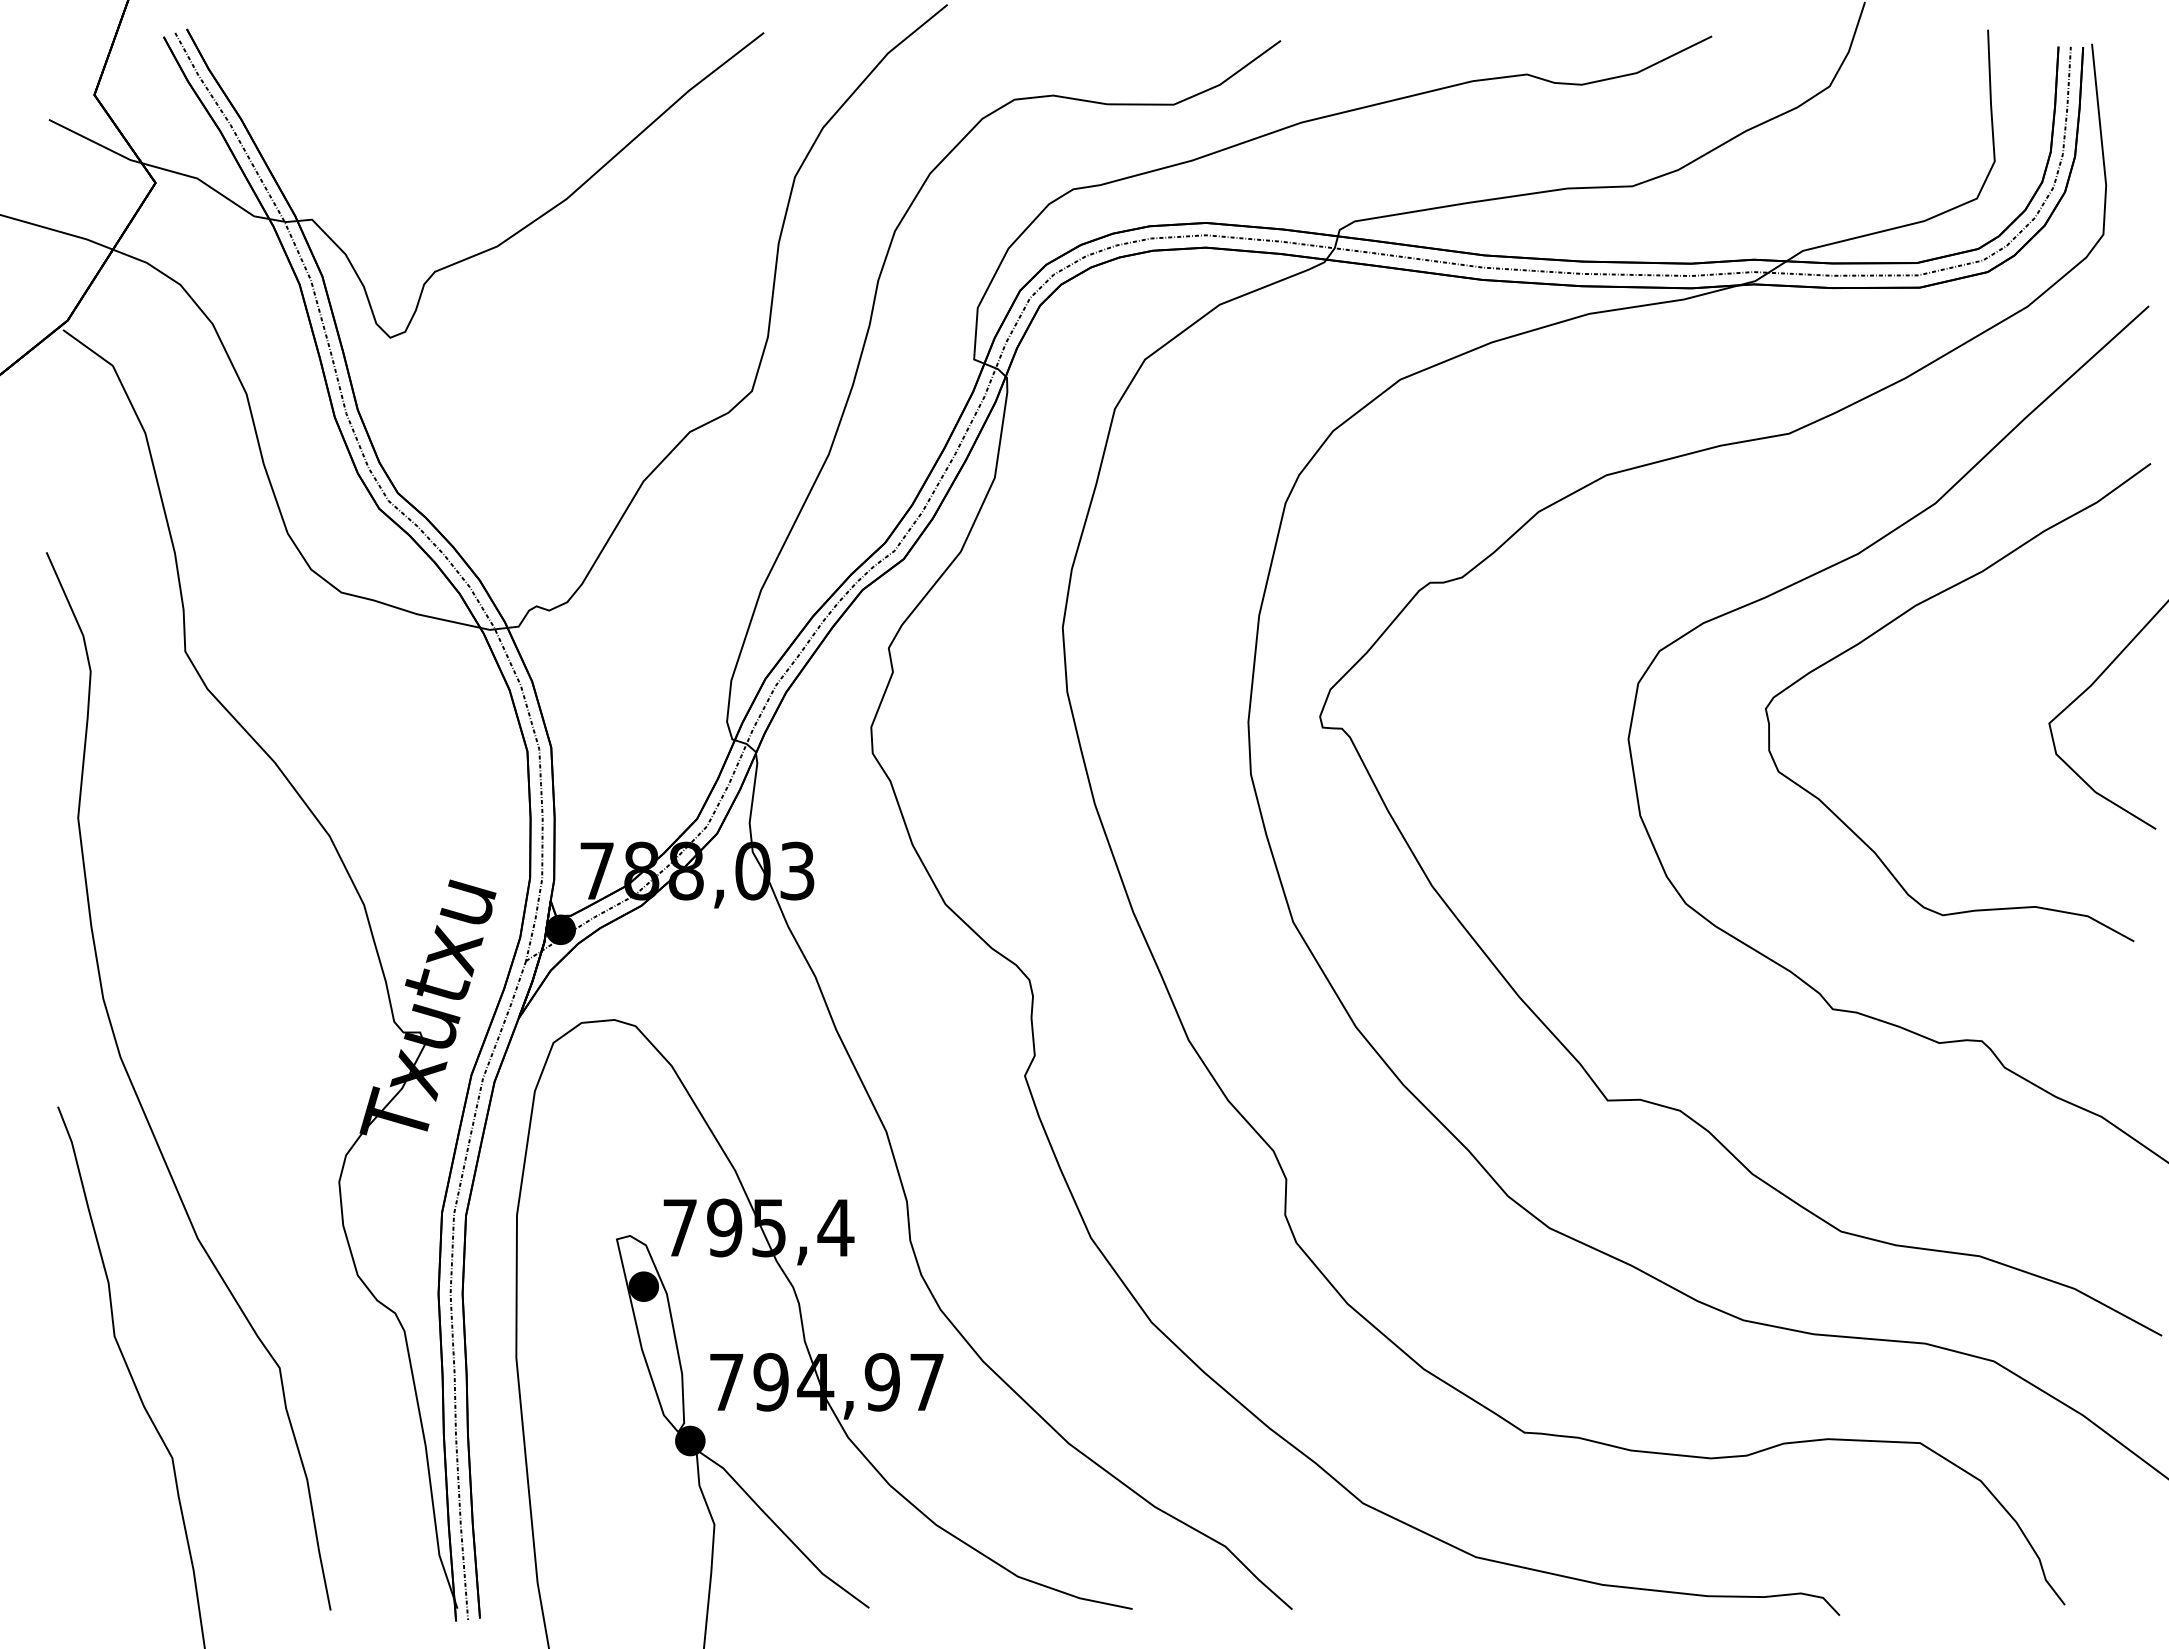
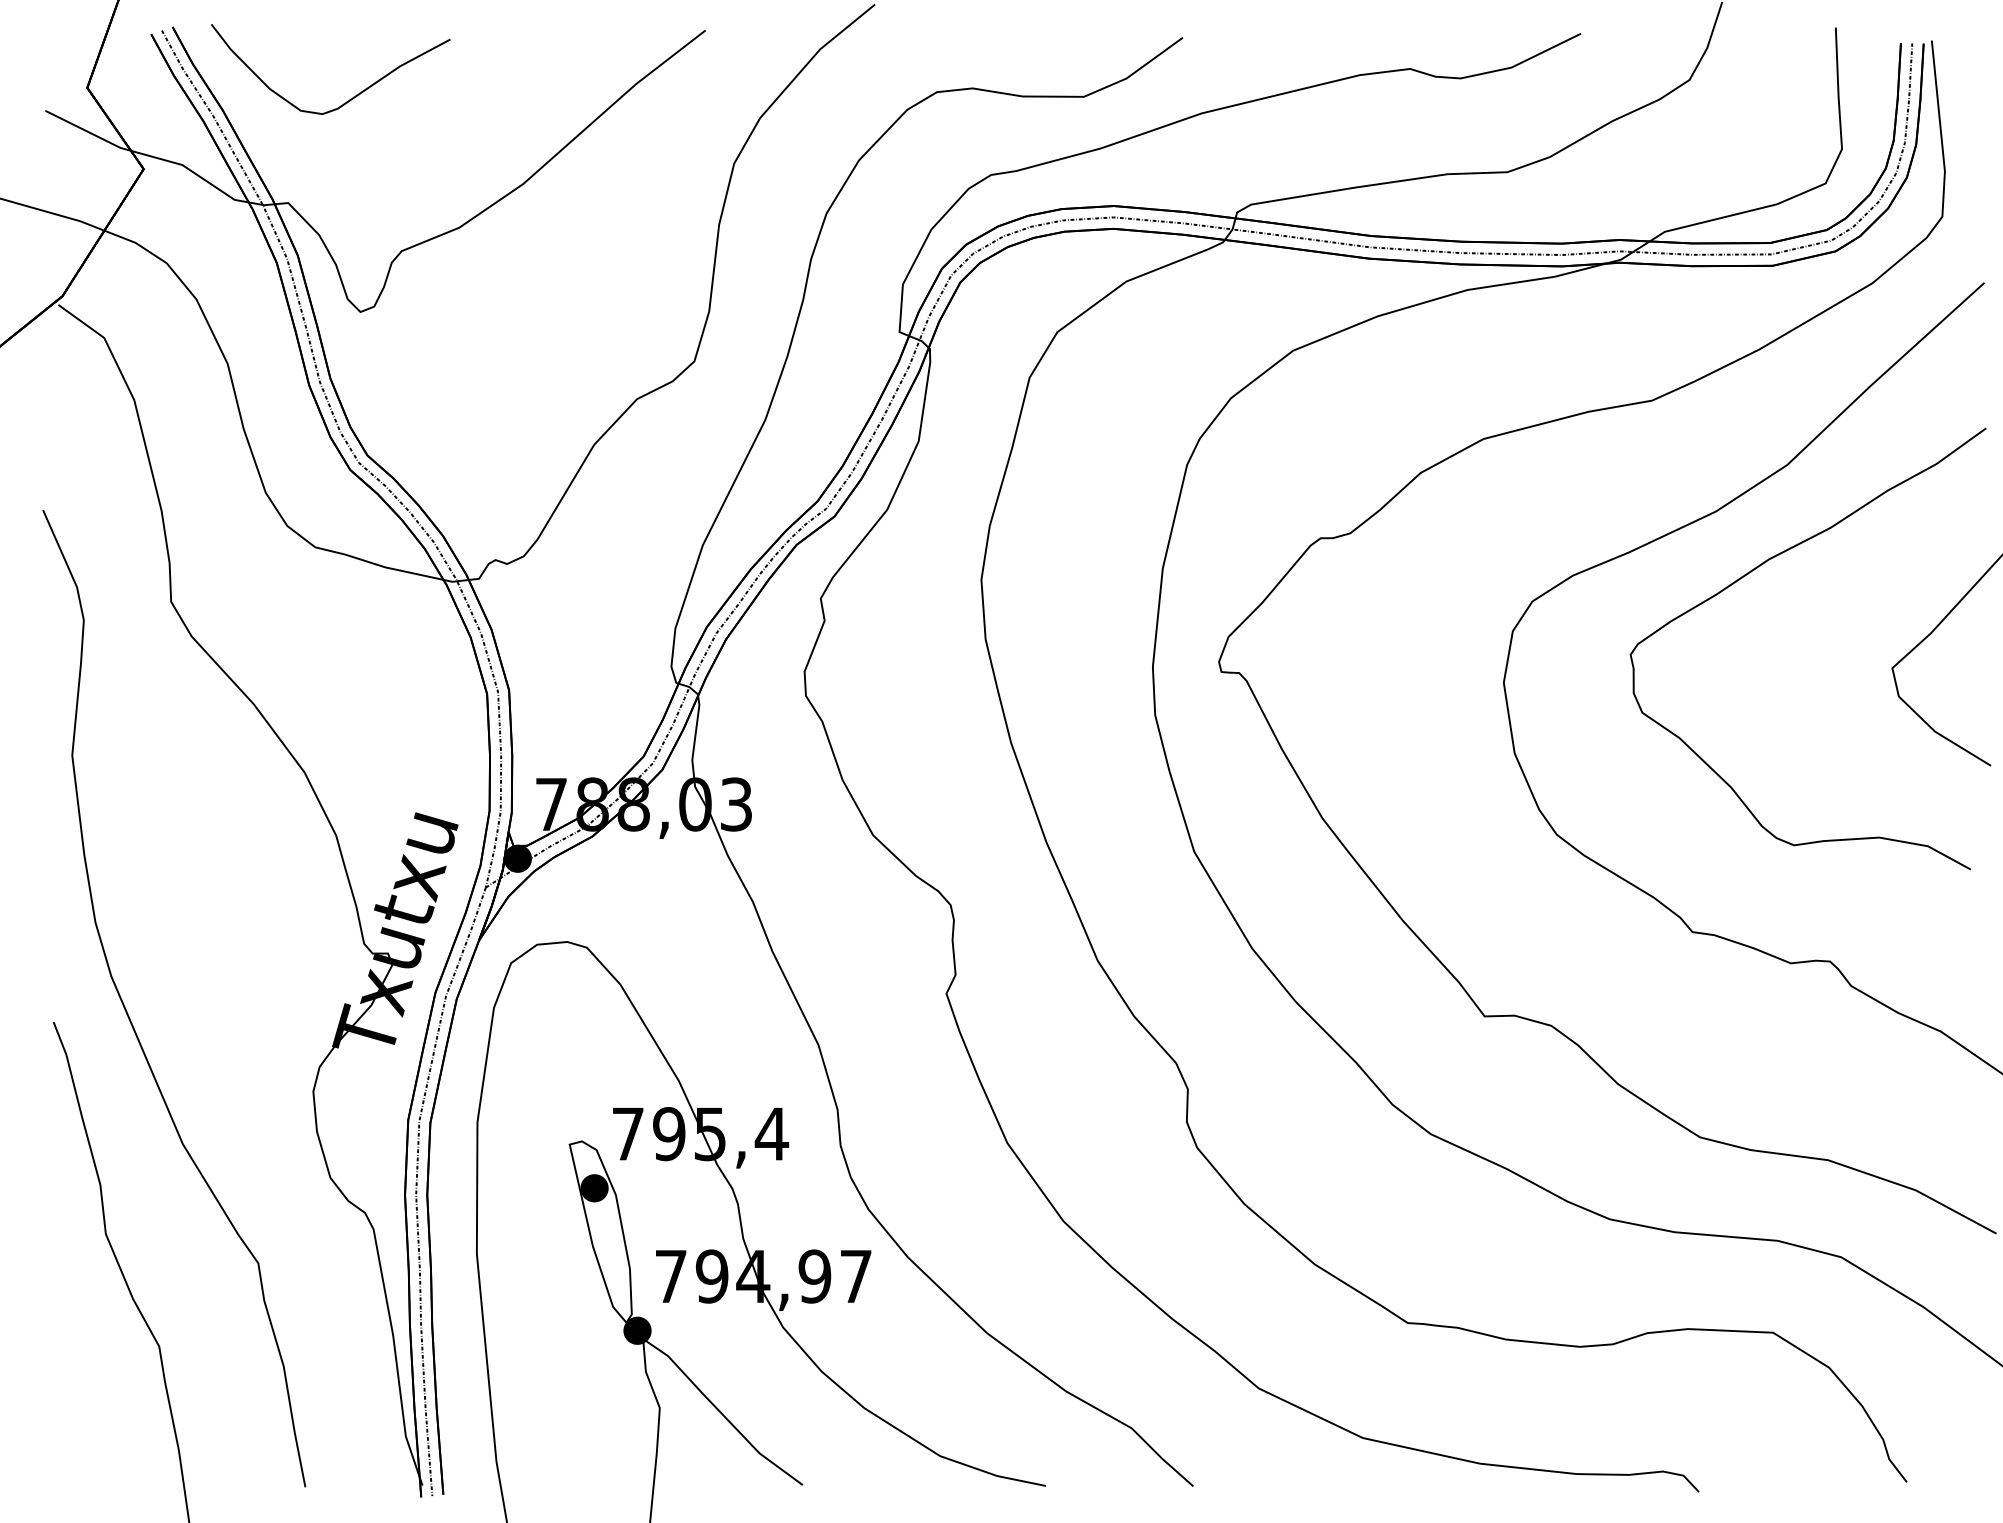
part: (378, 107) -> (349, 99), added

